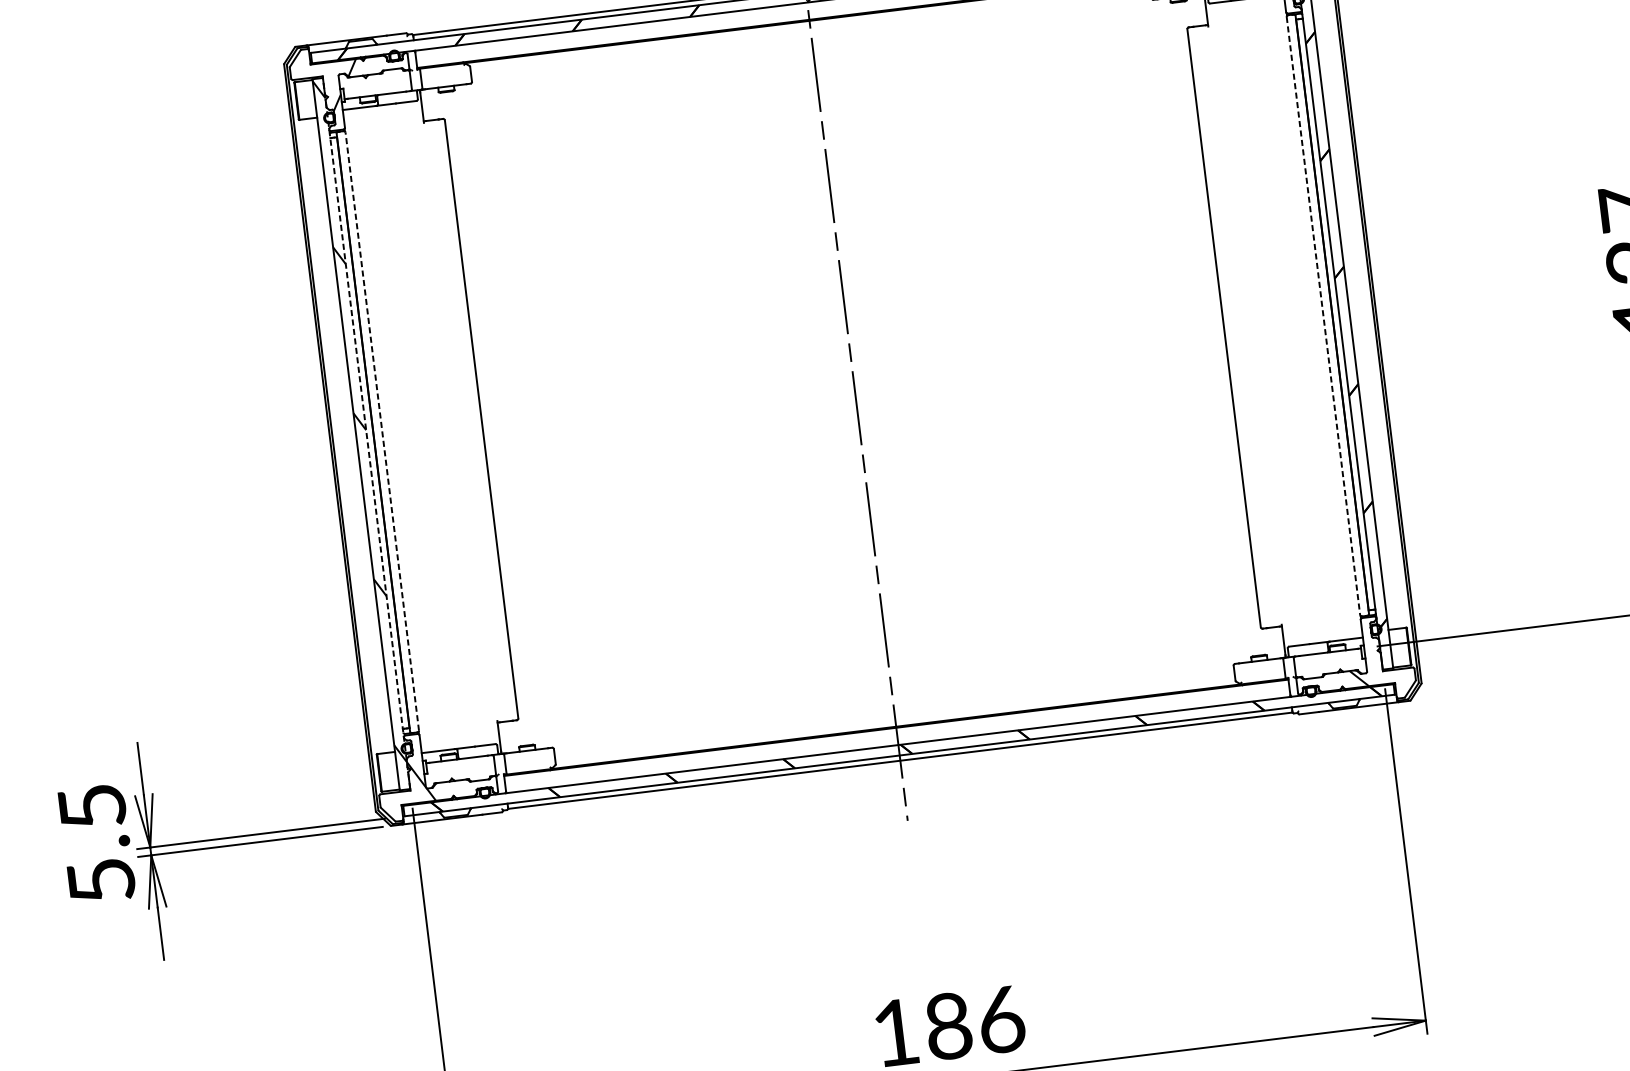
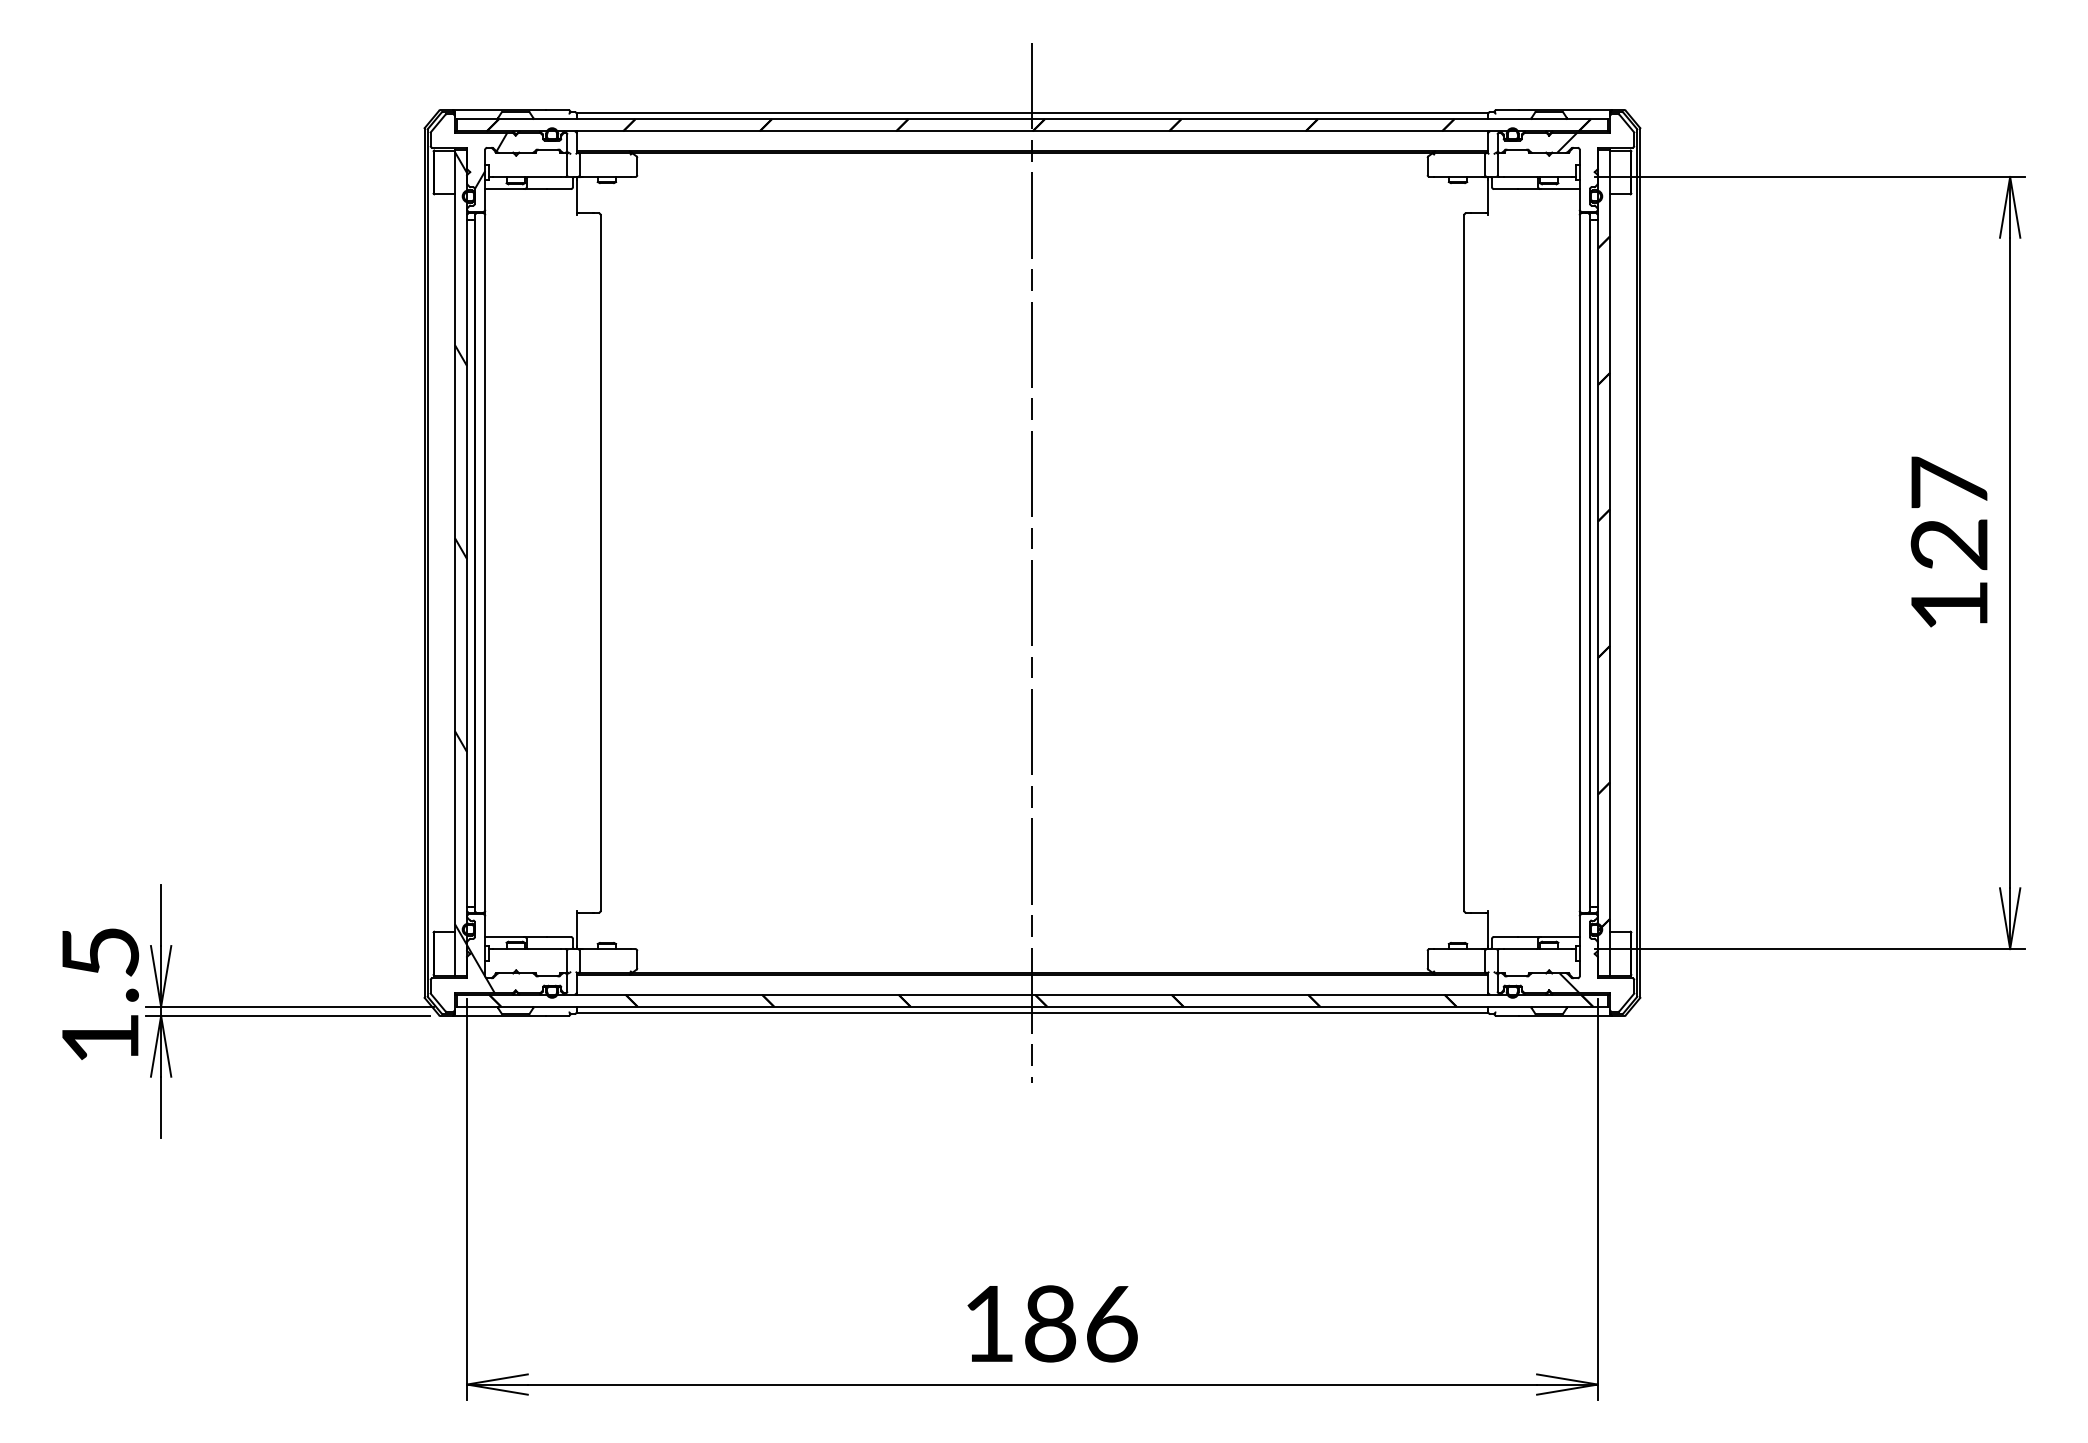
line: (1323, 316) -> (1579, 563), dashed -> solid
line: (382, 431) -> (485, 563), dashed -> solid
line: (366, 433) -> (467, 562), dashed -> solid
text: (101, 881) -> (100, 1038), 5.5 -> 1.5

